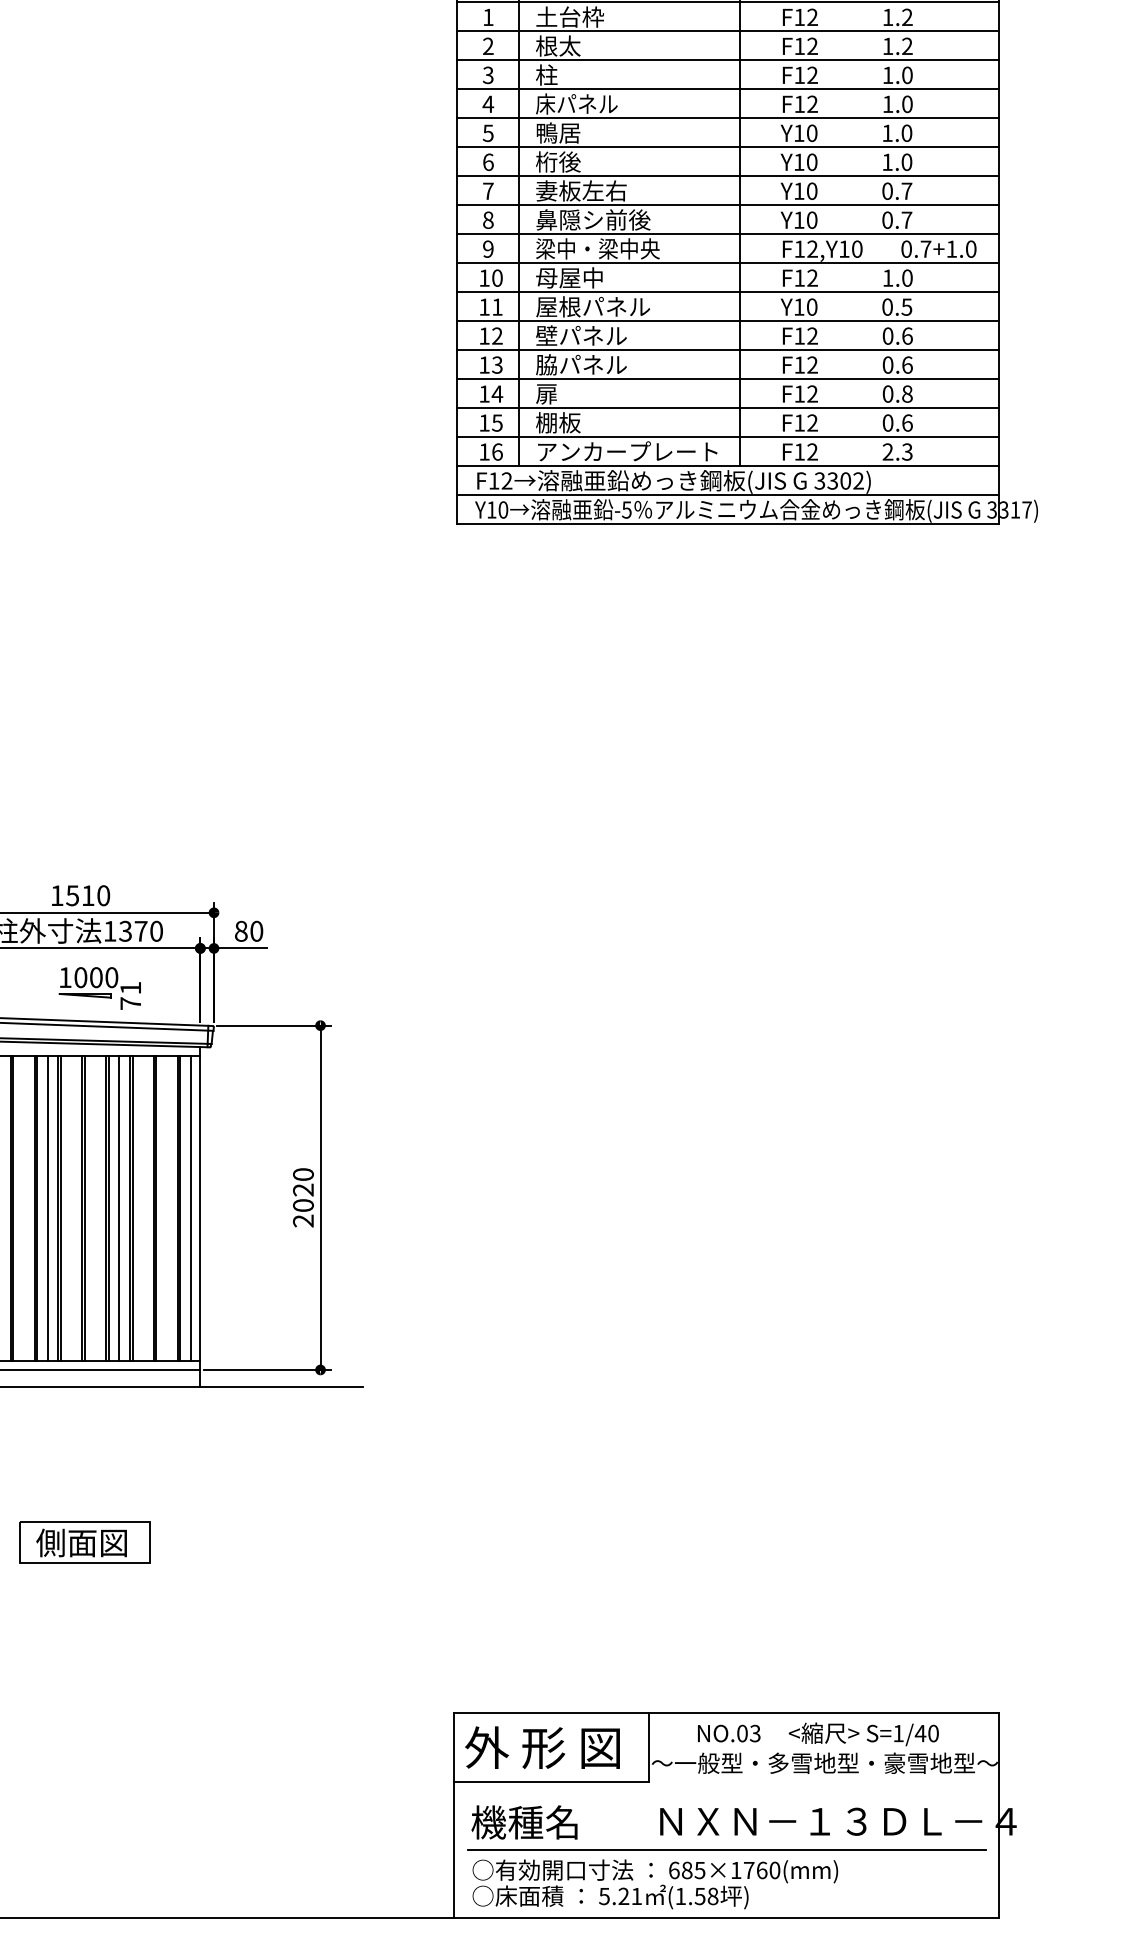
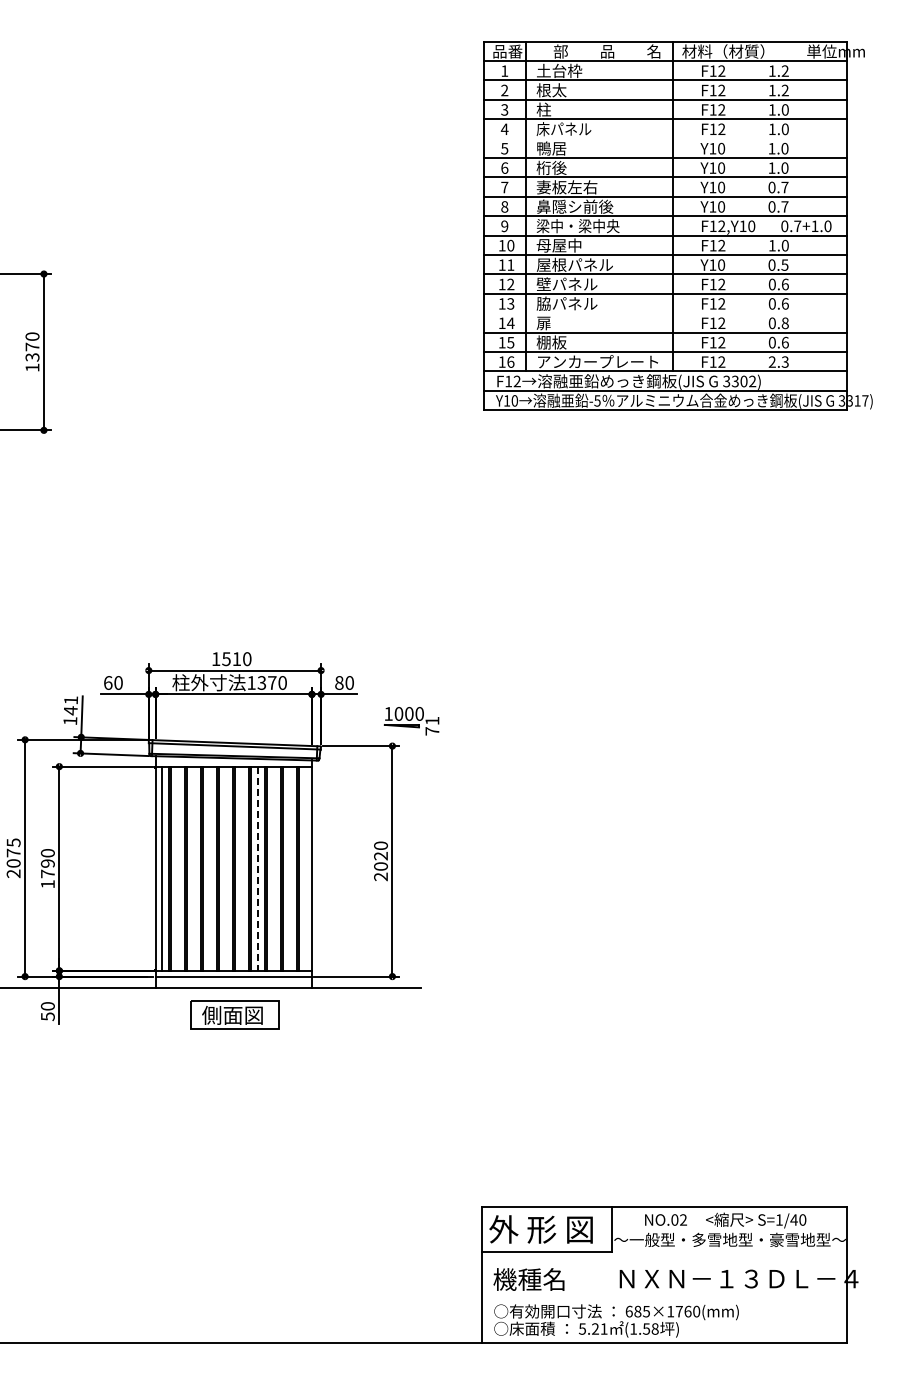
line: (728, 118) -> (665, 138), removed
line: (728, 379) -> (665, 313), removed
part: (99, 988) -> (411, 721), moved
line: (47, 1208) -> (209, 868), removed
line: (190, 1208) -> (305, 868), removed
line: (118, 1209) -> (257, 869), solid -> dashed
part: (84, 1541) -> (234, 1014), moved
text: (755, 1734) -> (683, 1220), NO.03 -> NO.02
line: (725, 1849) -> (663, 1297), removed

